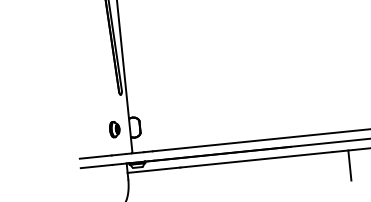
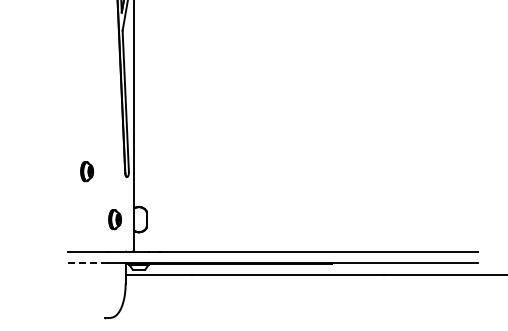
part: (88, 93) -> (86, 171), added
line: (349, 165) -> (403, 294), removed
line: (96, 166) -> (87, 263), solid -> dashed

